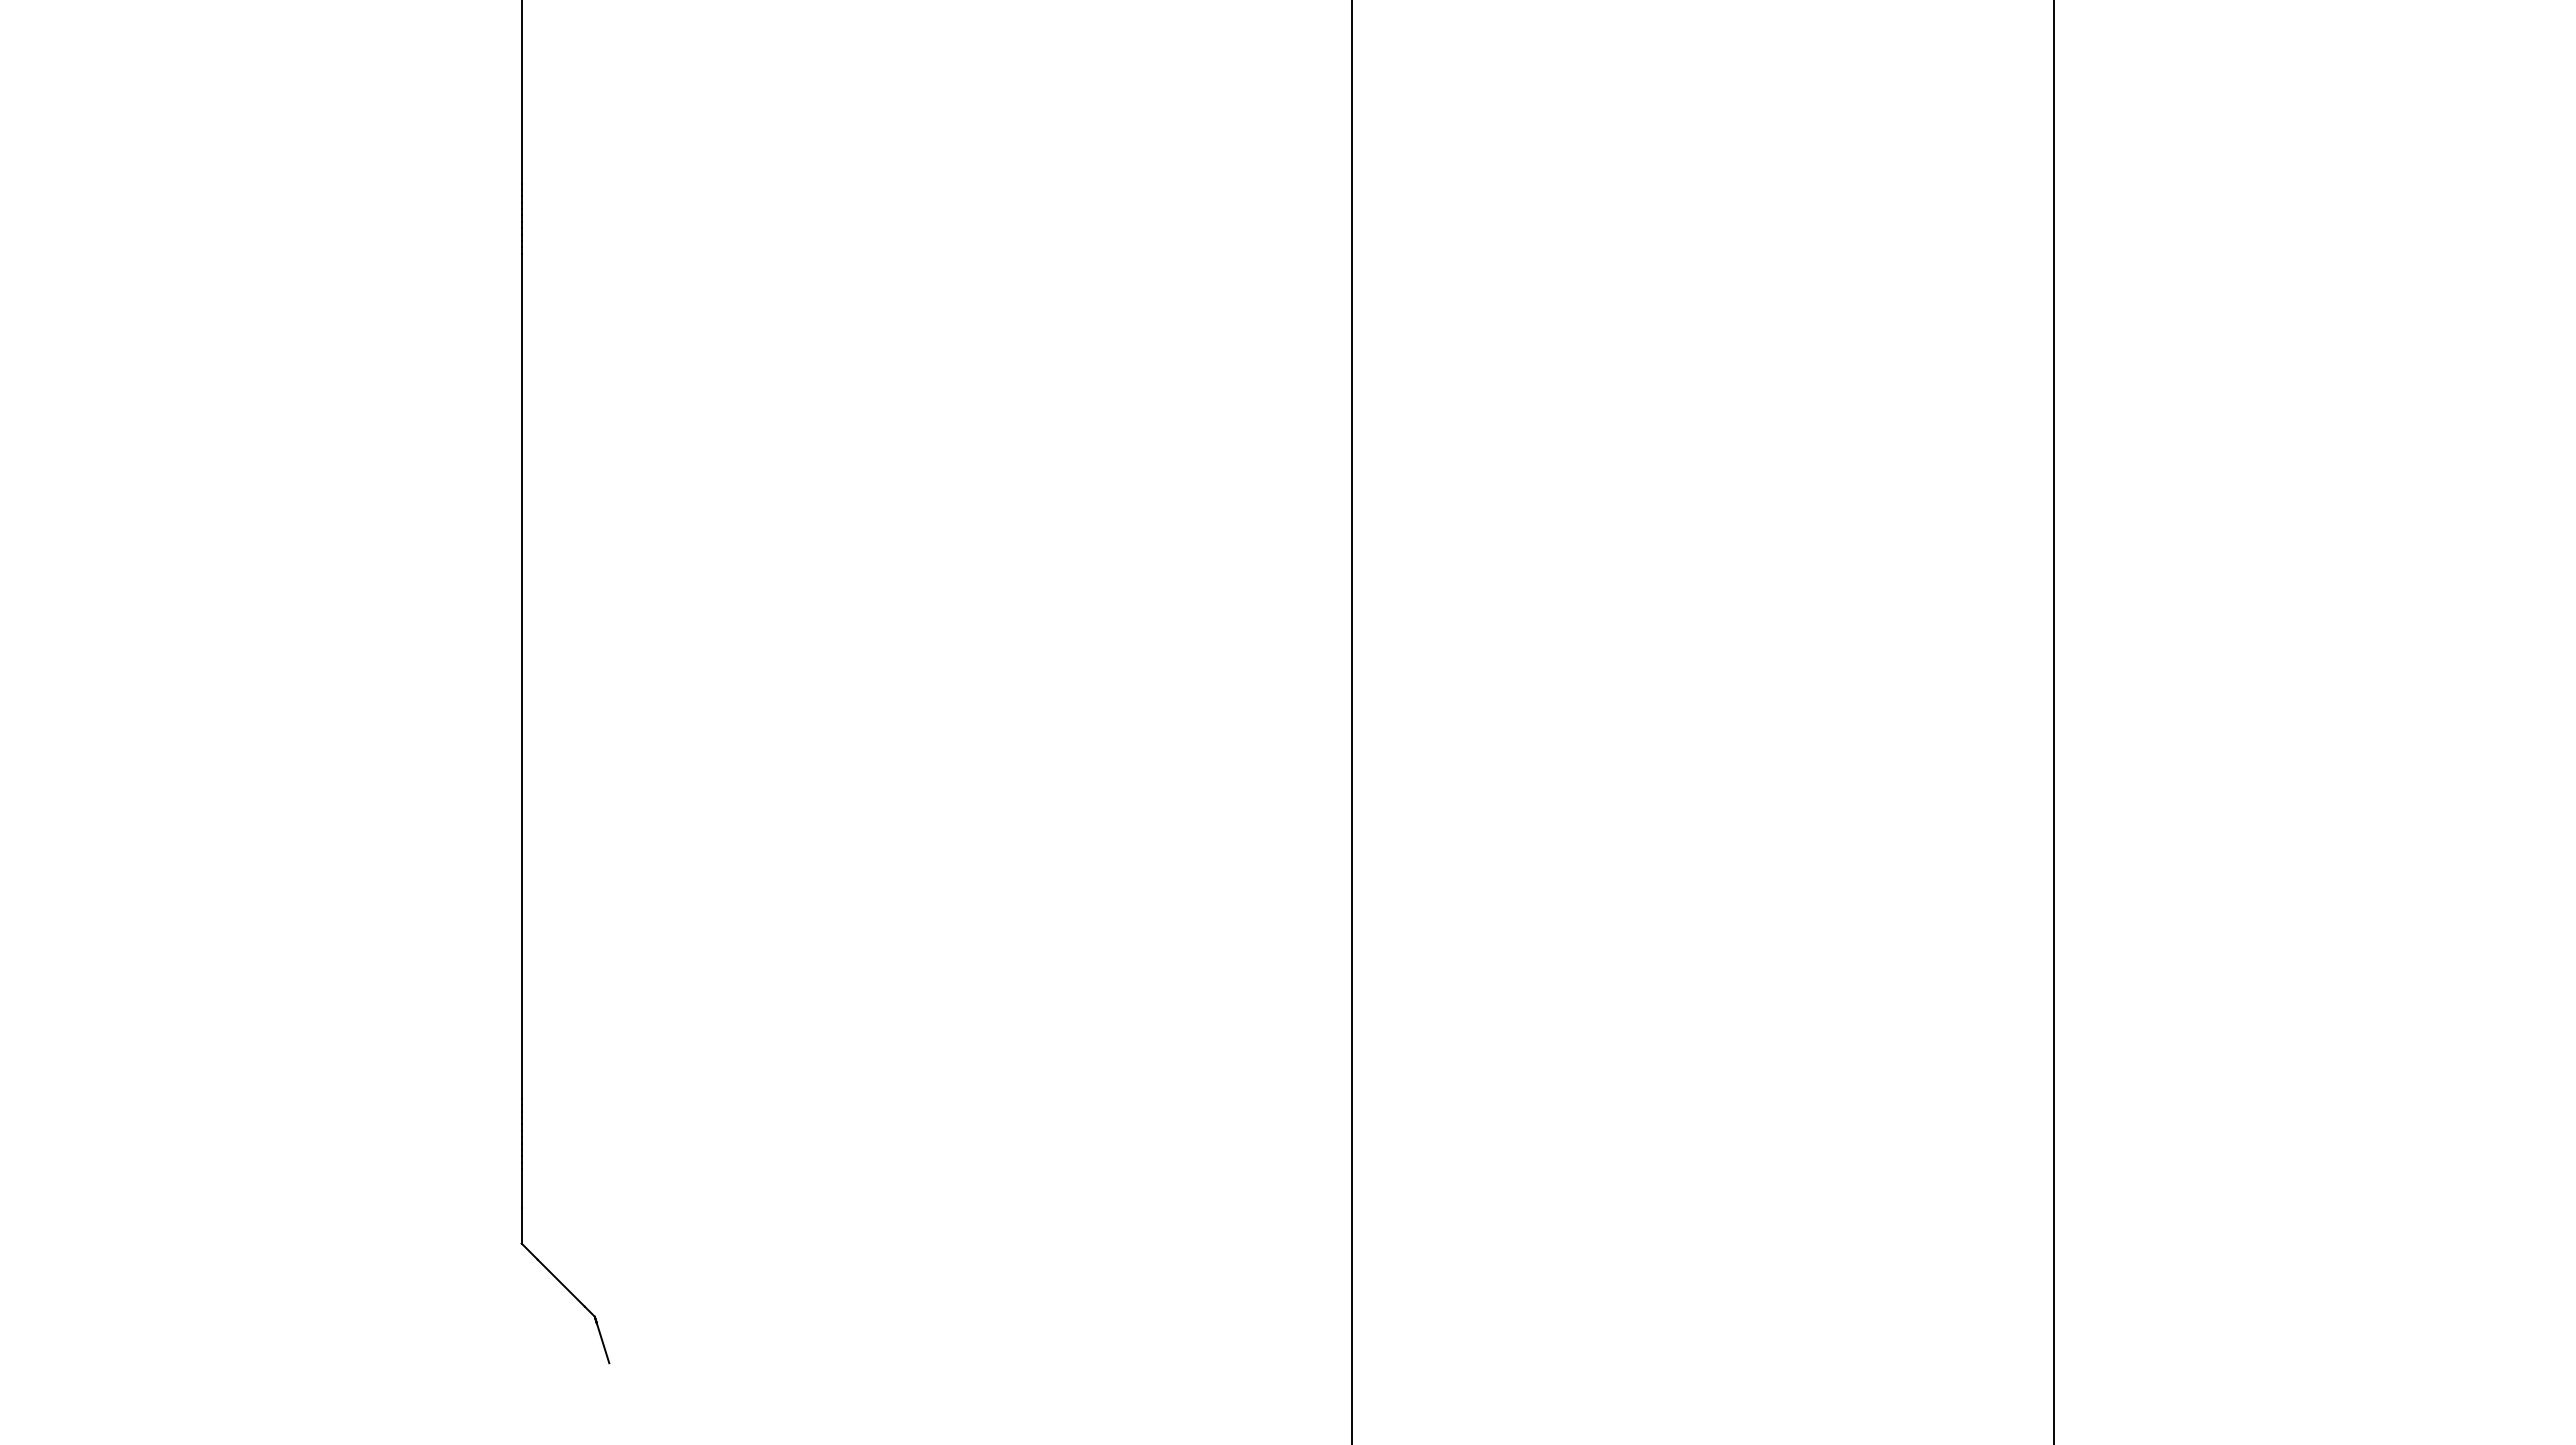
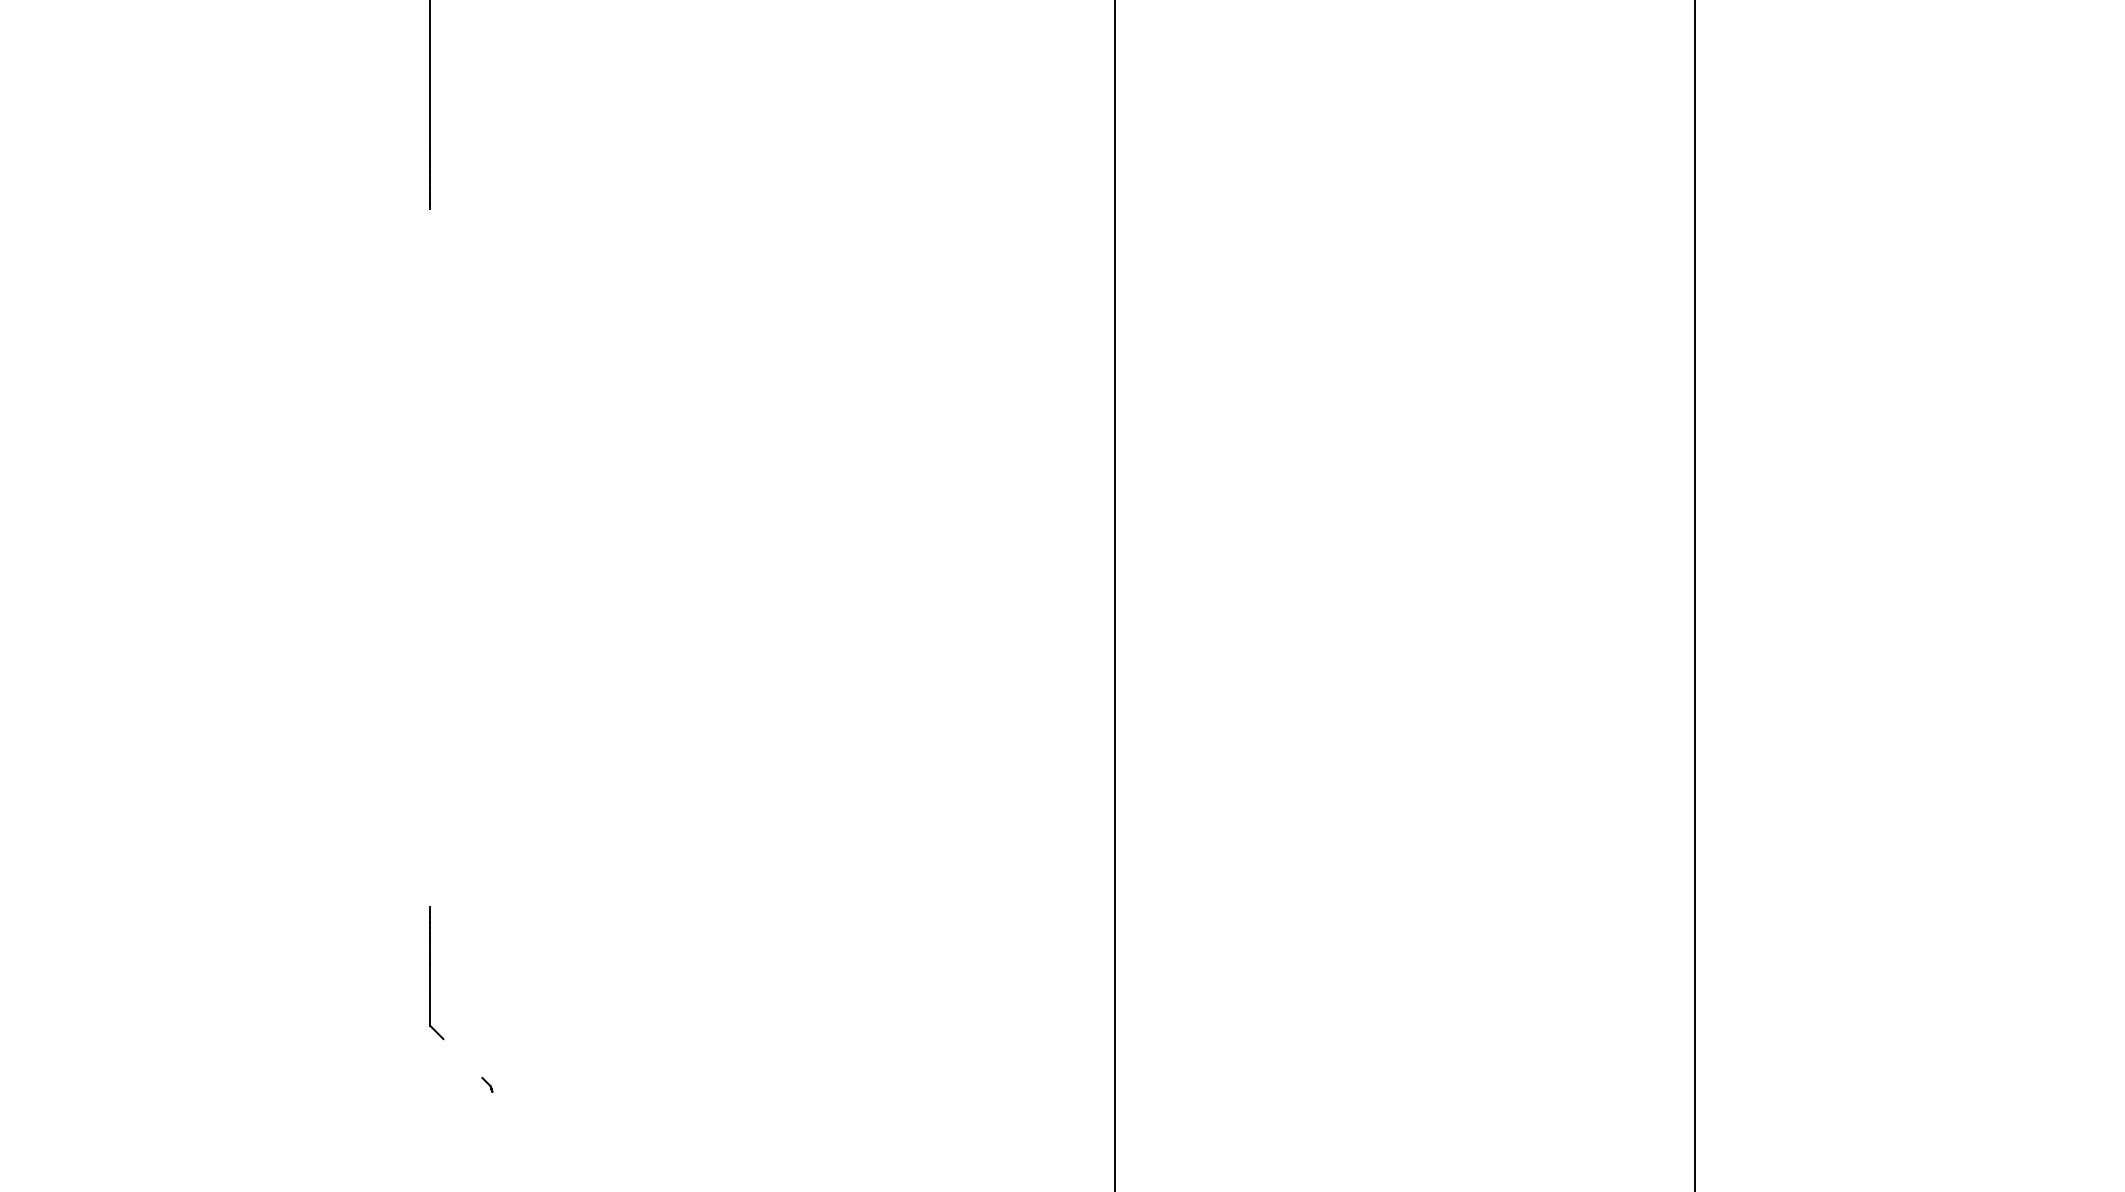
line: (521, 675) -> (430, 557), removed
line: (560, 1282) -> (462, 1058), removed
line: (602, 1343) -> (496, 1108), removed

